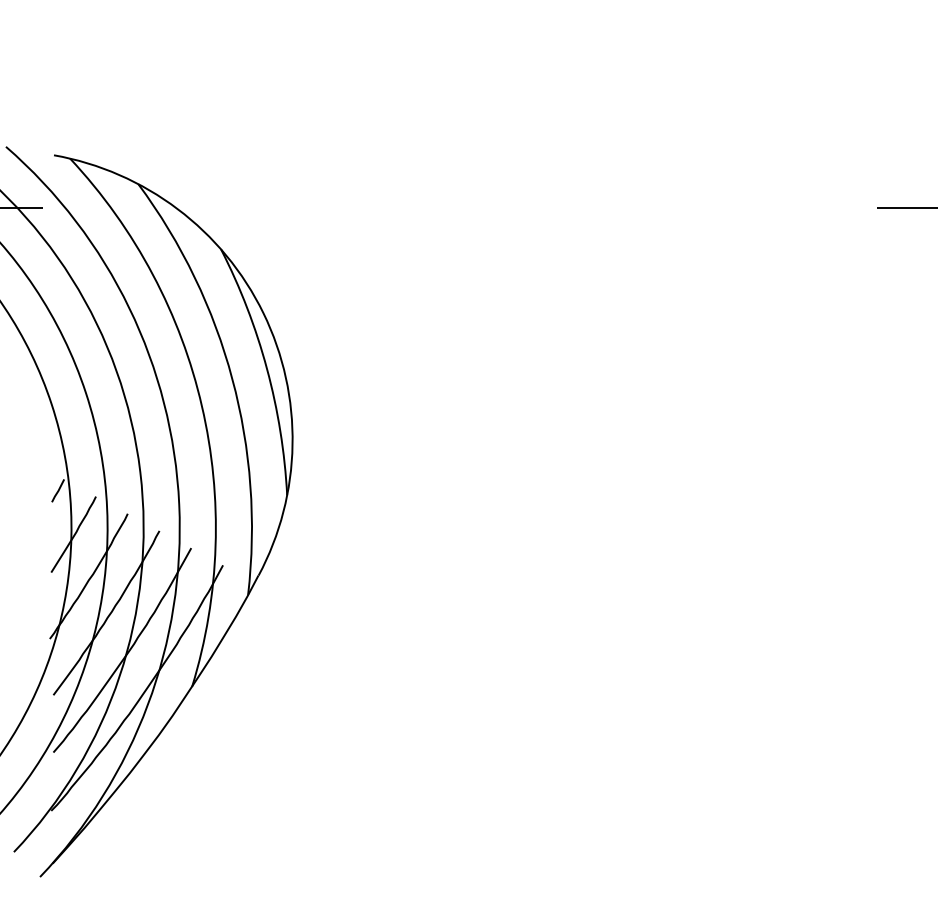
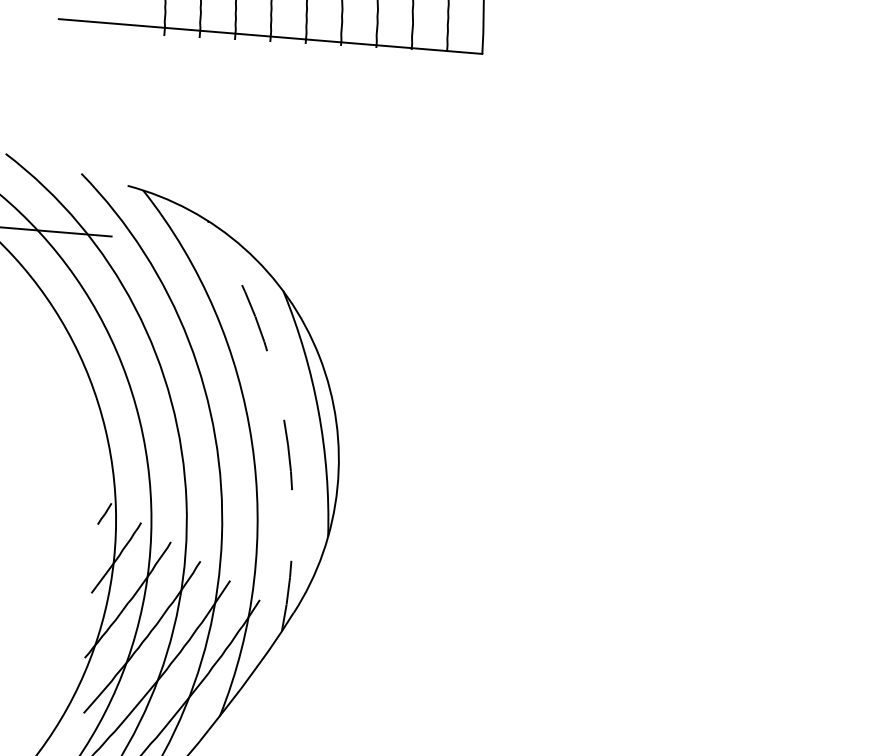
arc: (232, 379) -> (284, 419), solid -> dashed

